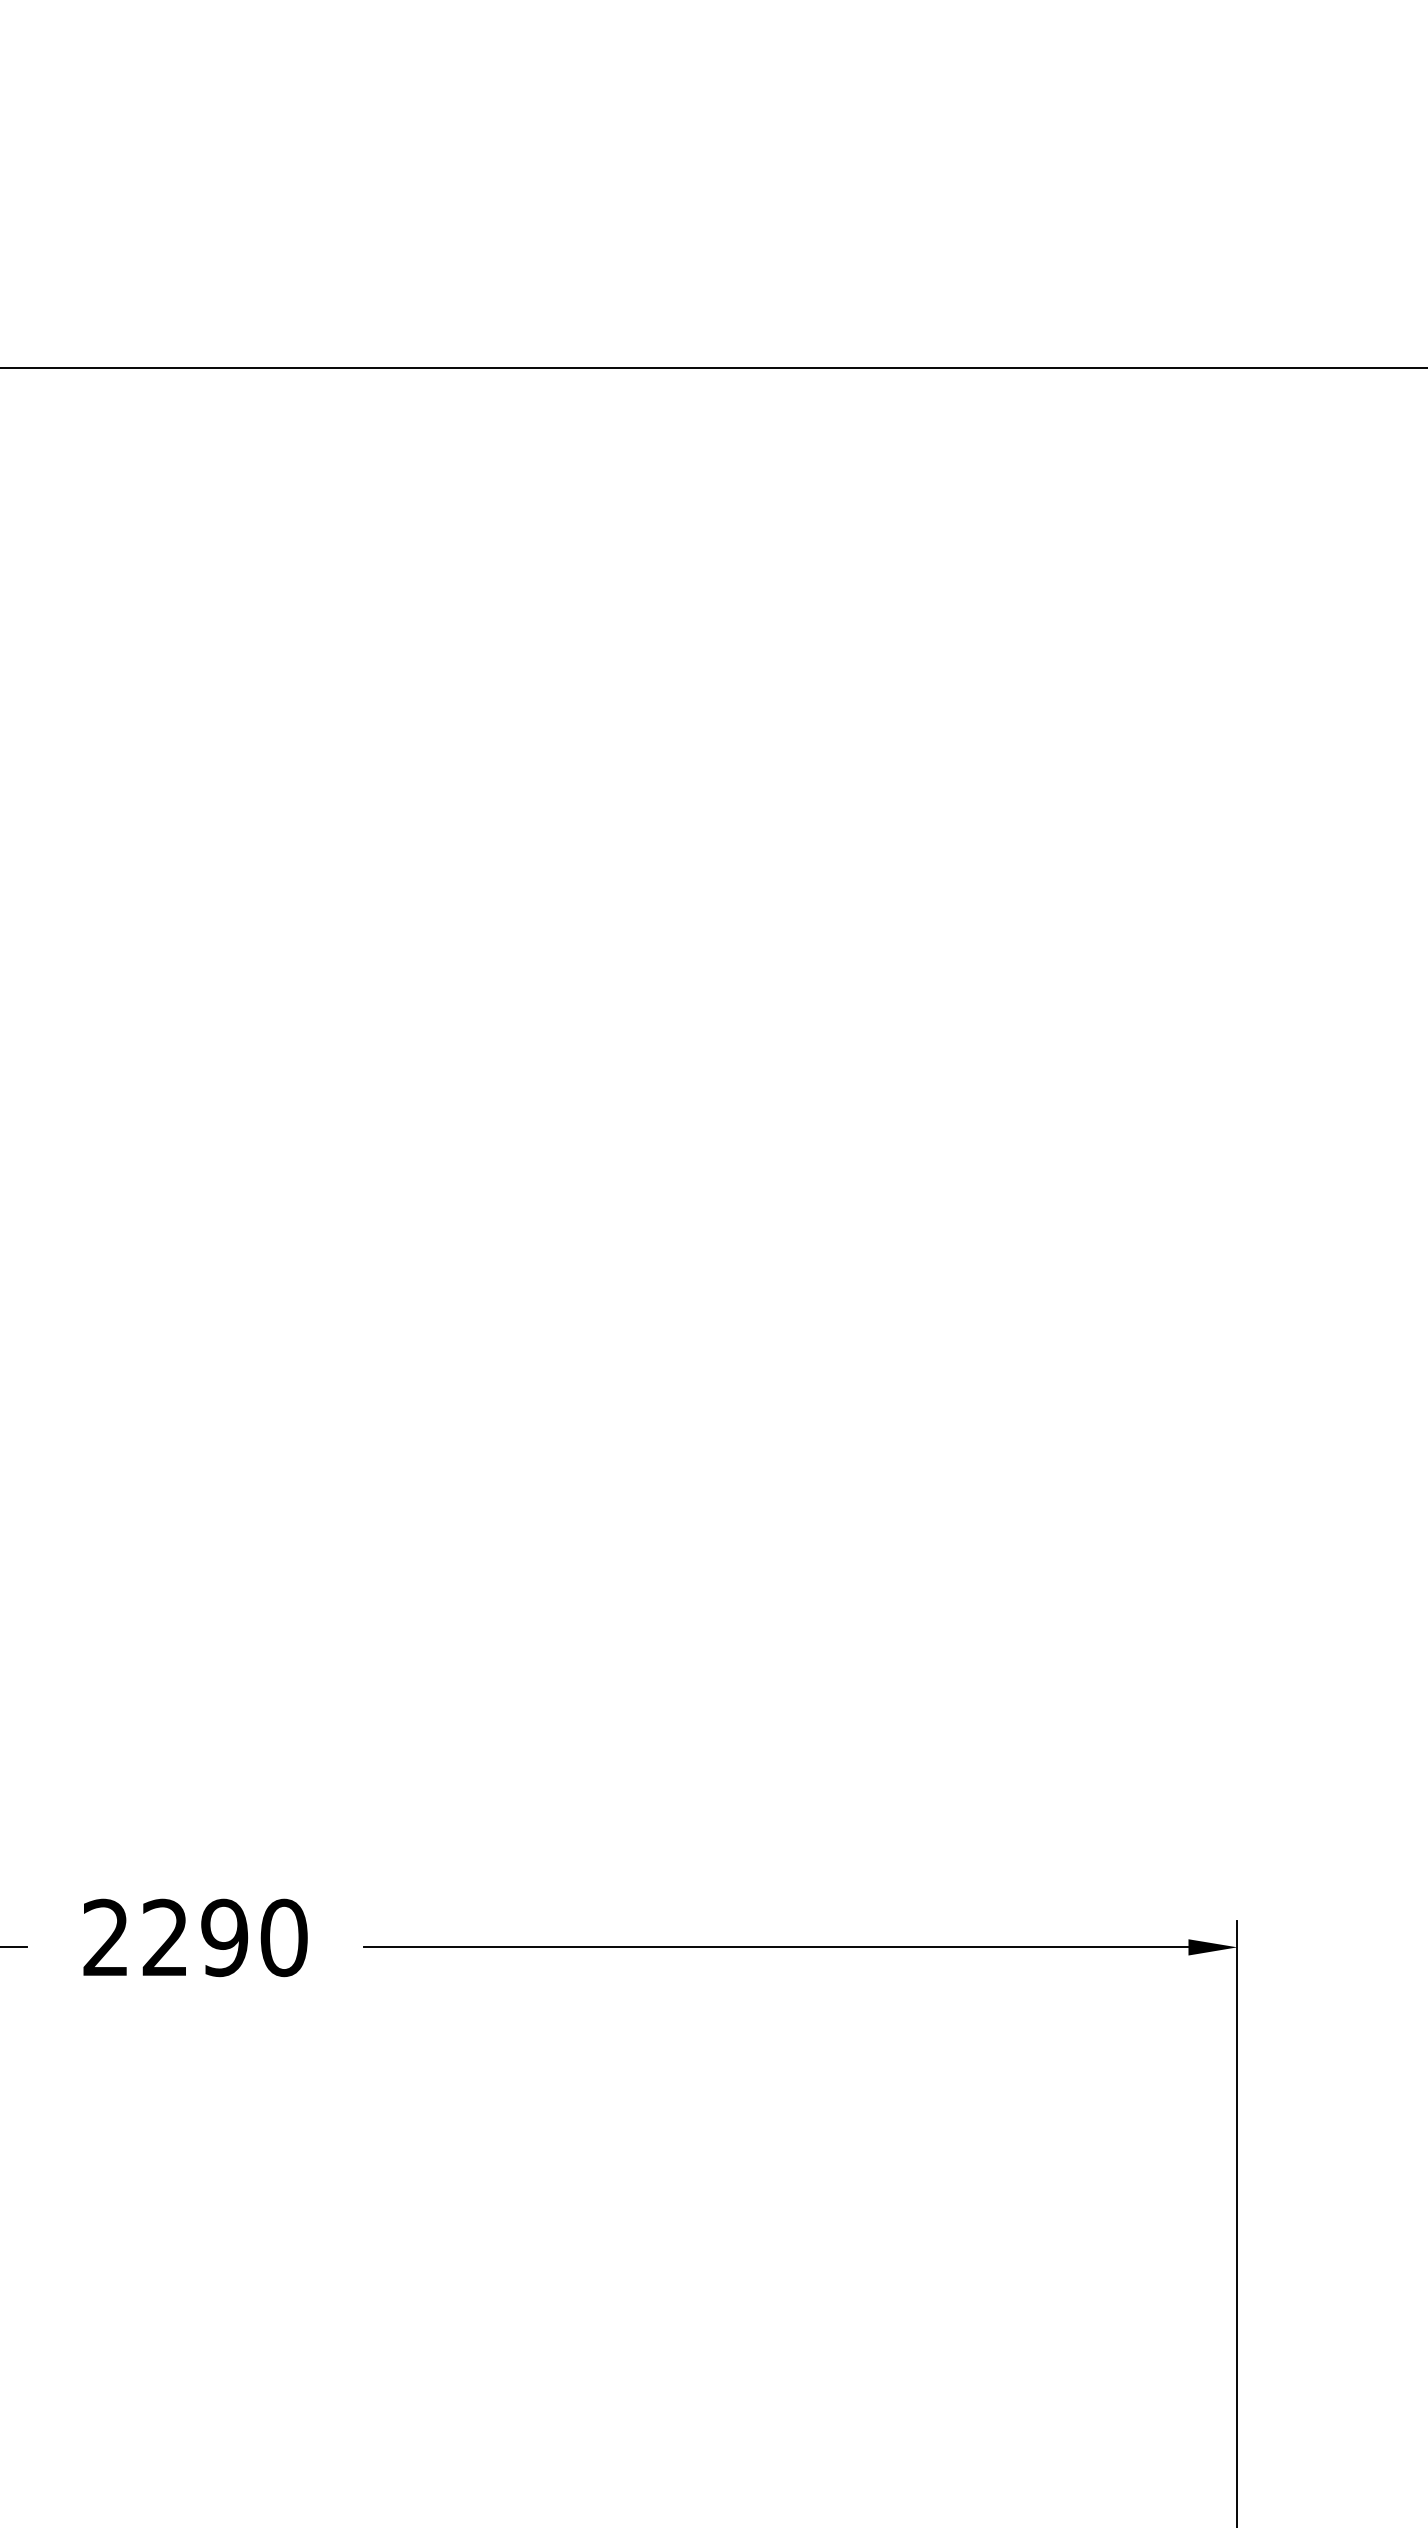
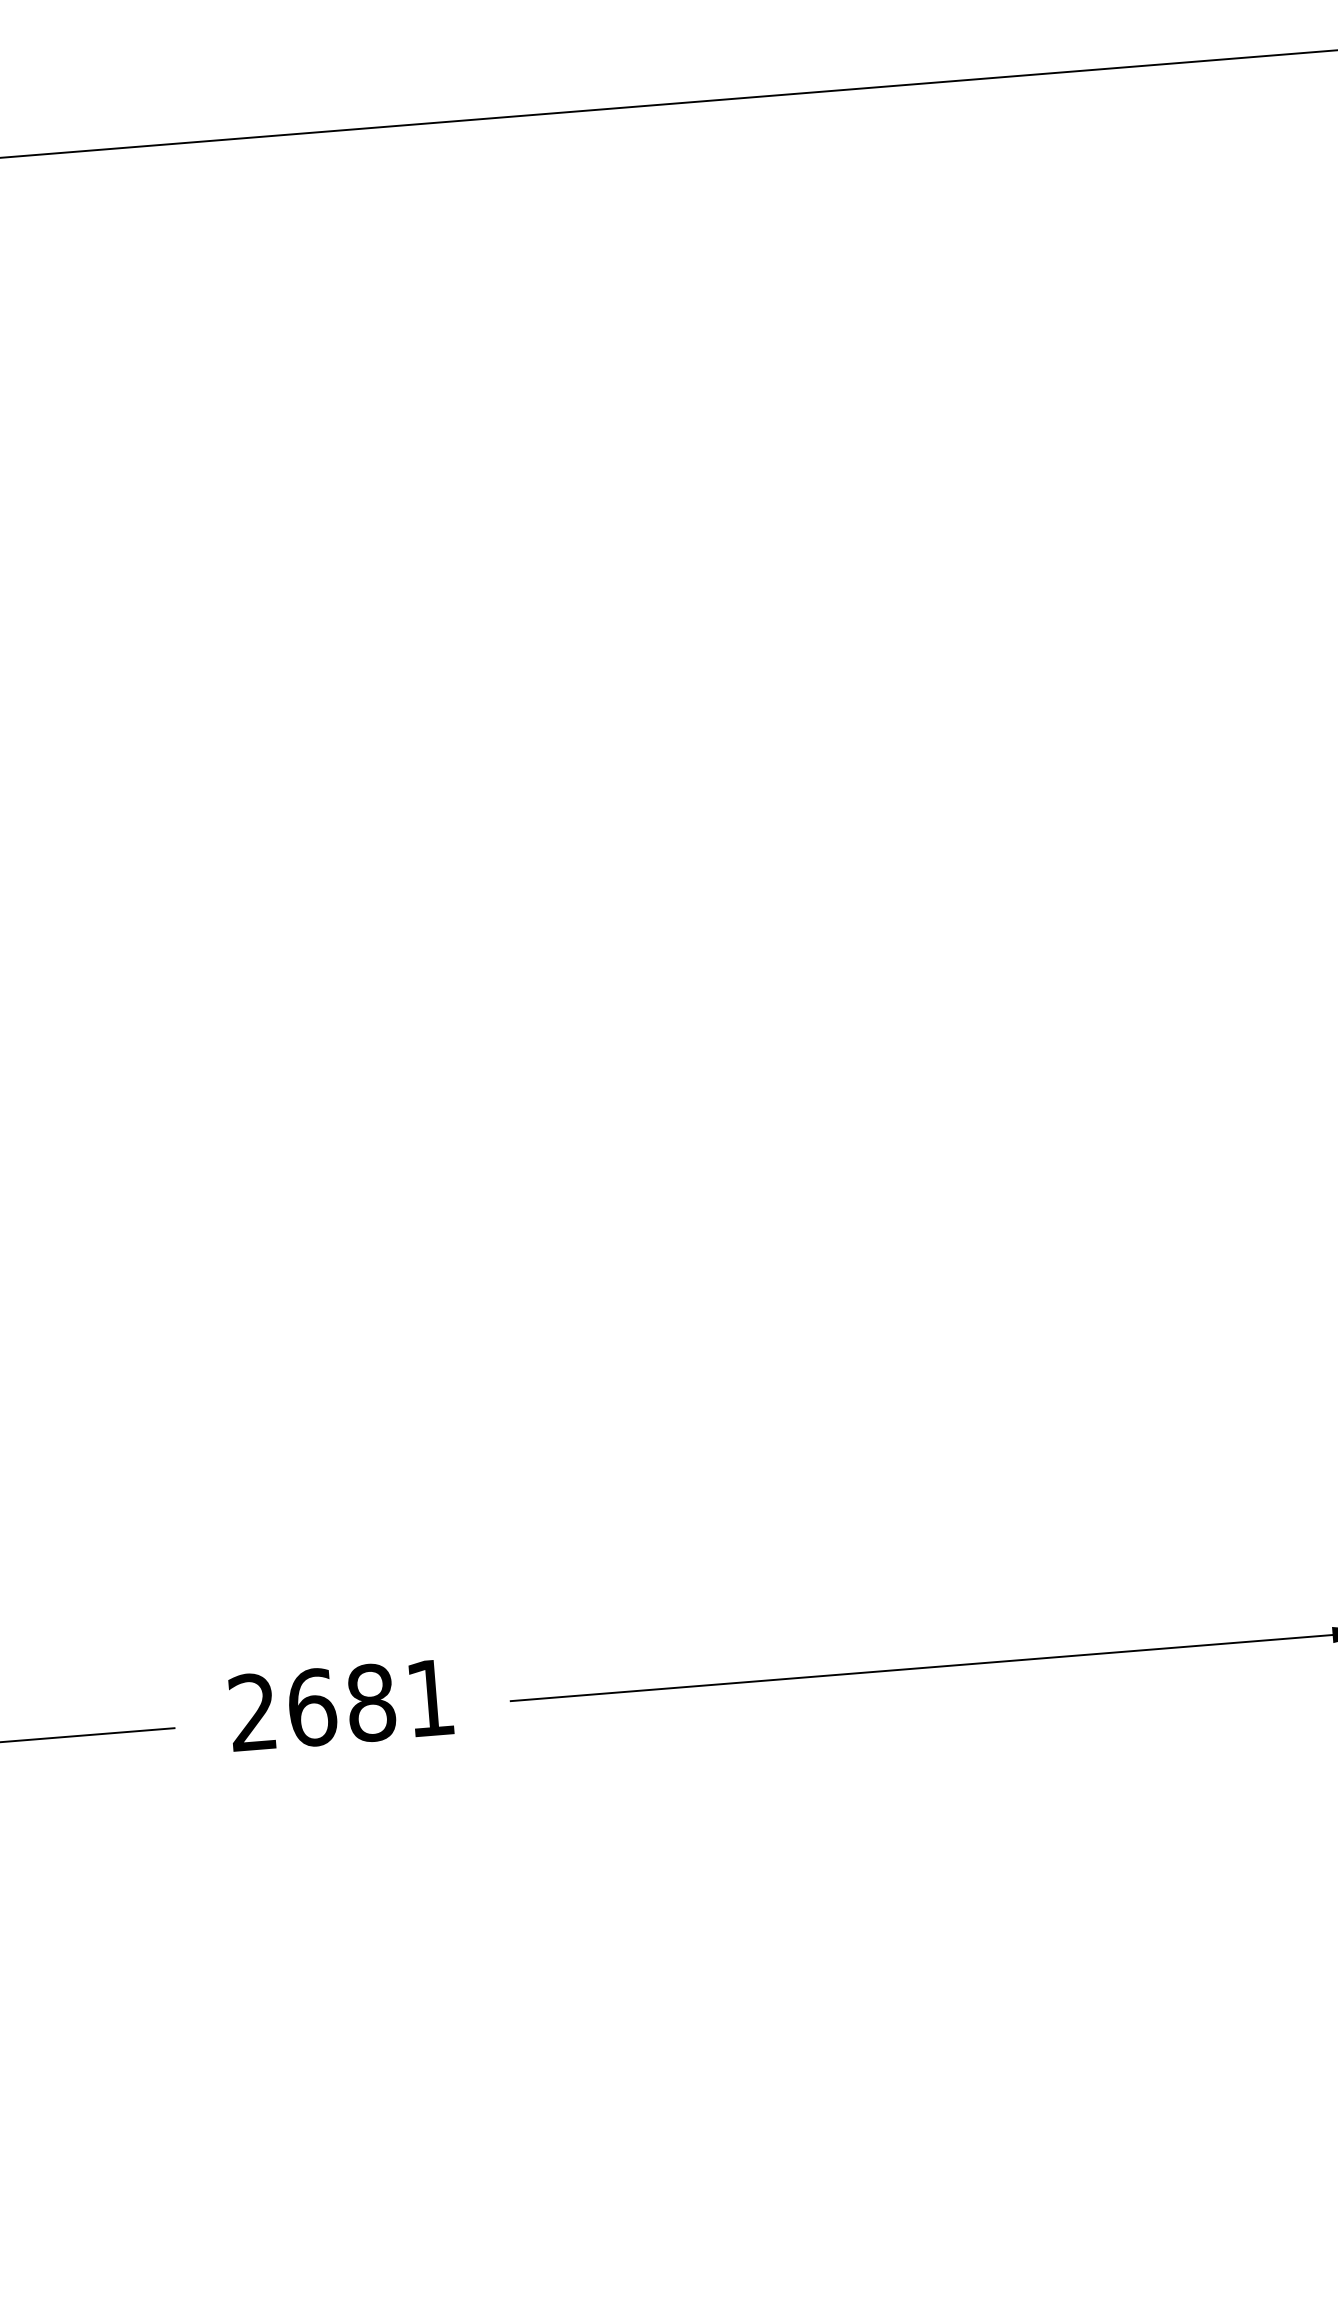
text: (224, 1937) -> (370, 1702), 2290 -> 2681

